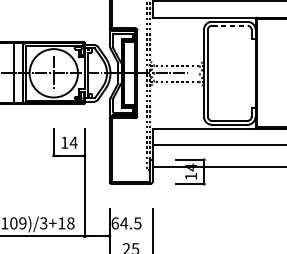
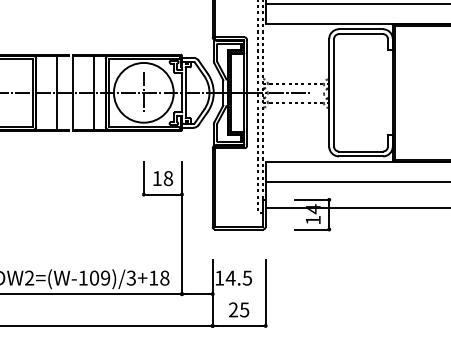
line: (230, 26) -> (361, 34), dashed -> solid
text: (73, 142) -> (168, 178), 14 -> 18
text: (115, 222) -> (219, 277), 64.5 -> 14.5

